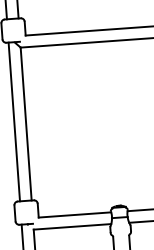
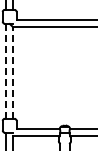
line: (14, 120) -> (6, 70), solid -> dashed
line: (26, 124) -> (13, 73), solid -> dashed

